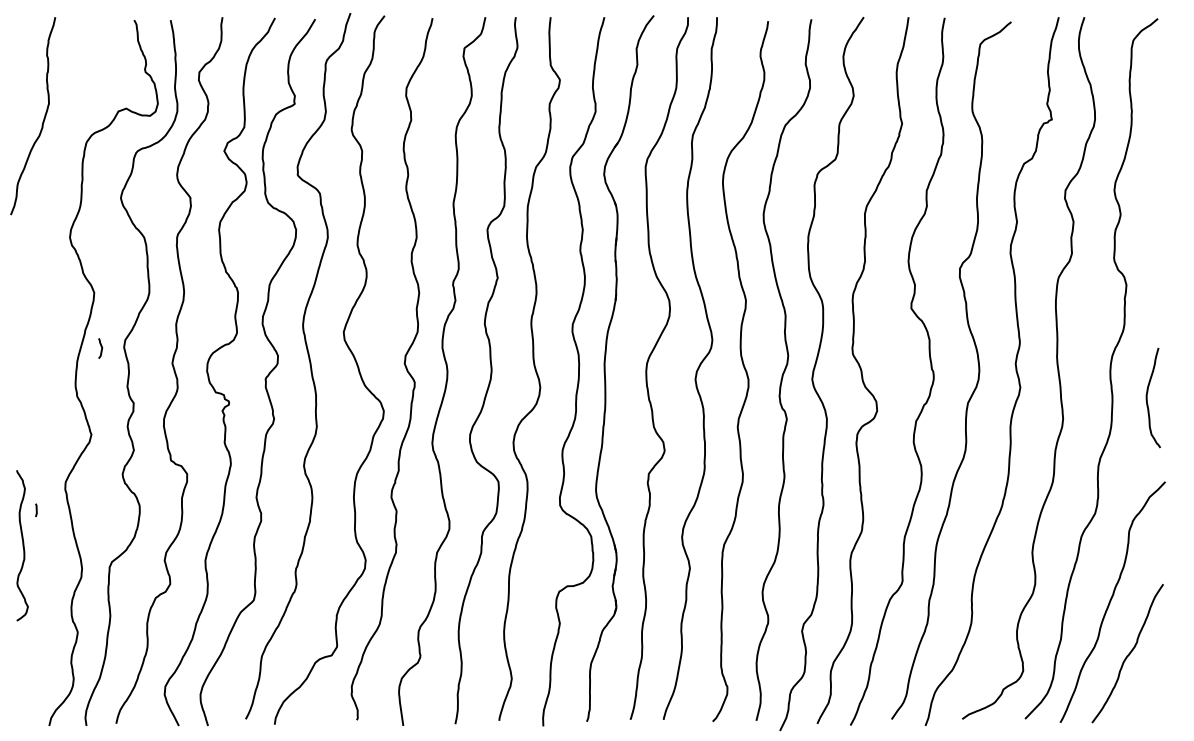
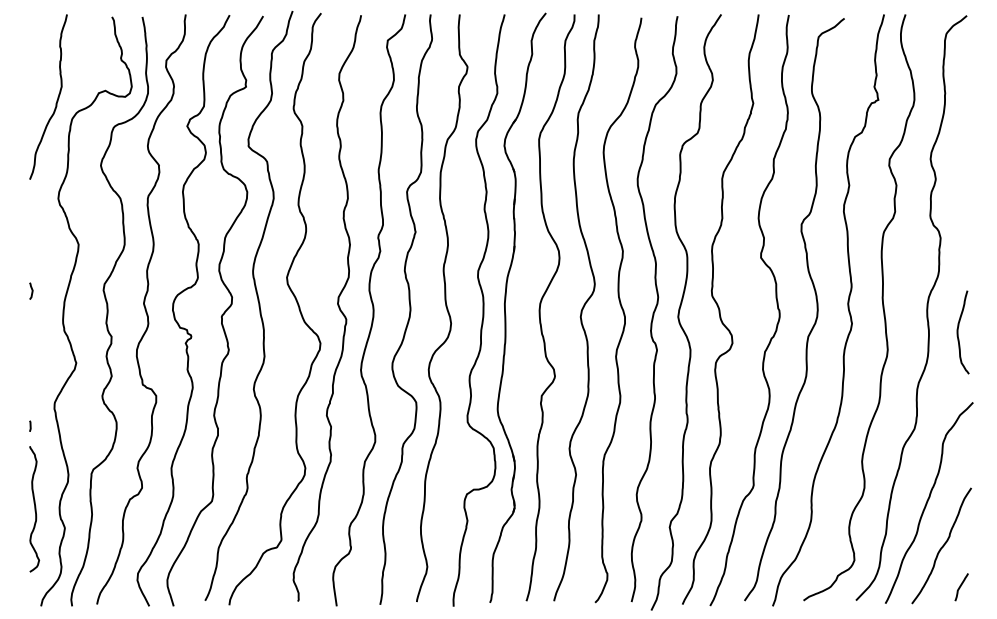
curve: (43, 118) -> (57, 99), moved
curve: (101, 348) -> (32, 291), moved
curve: (22, 545) -> (34, 509), moved
curve: (1151, 701) -> (961, 585), added

